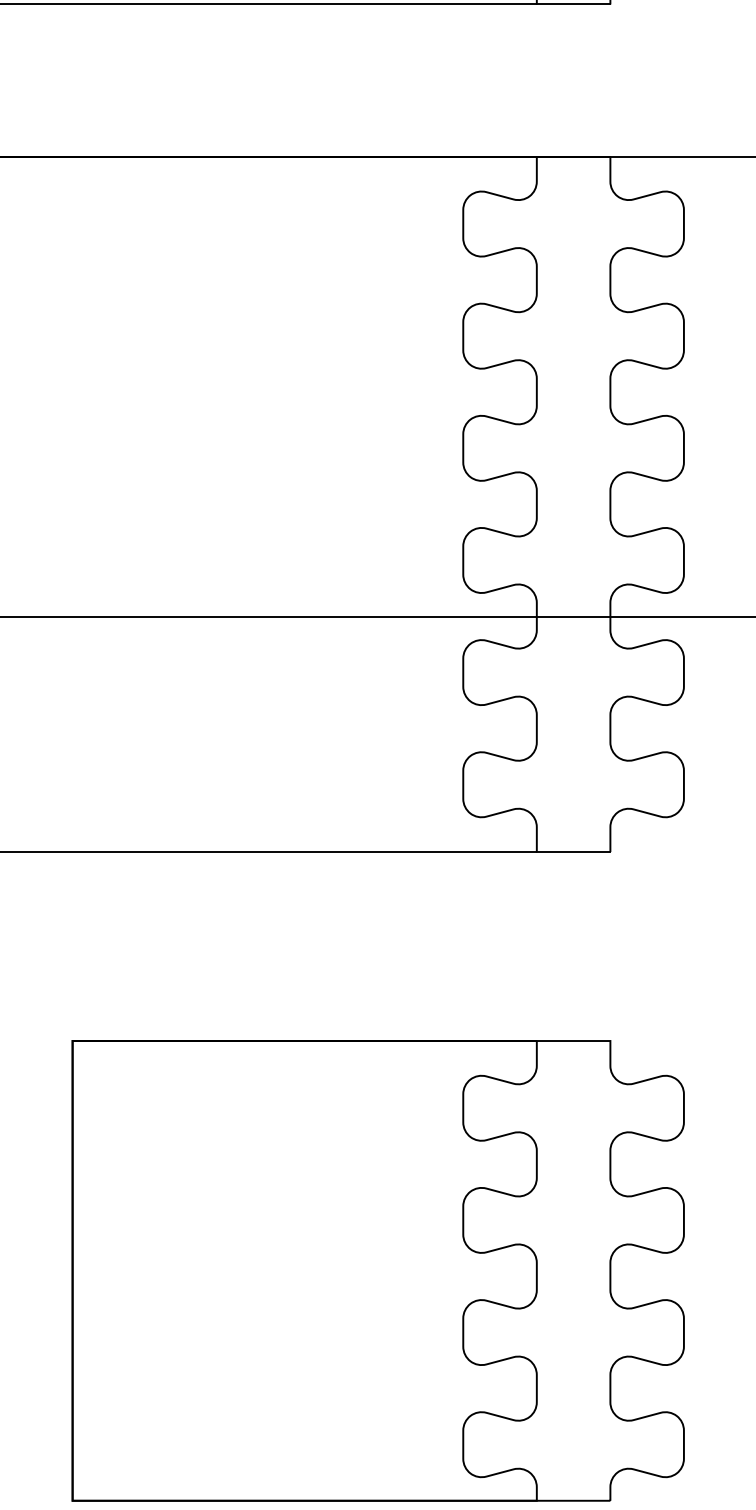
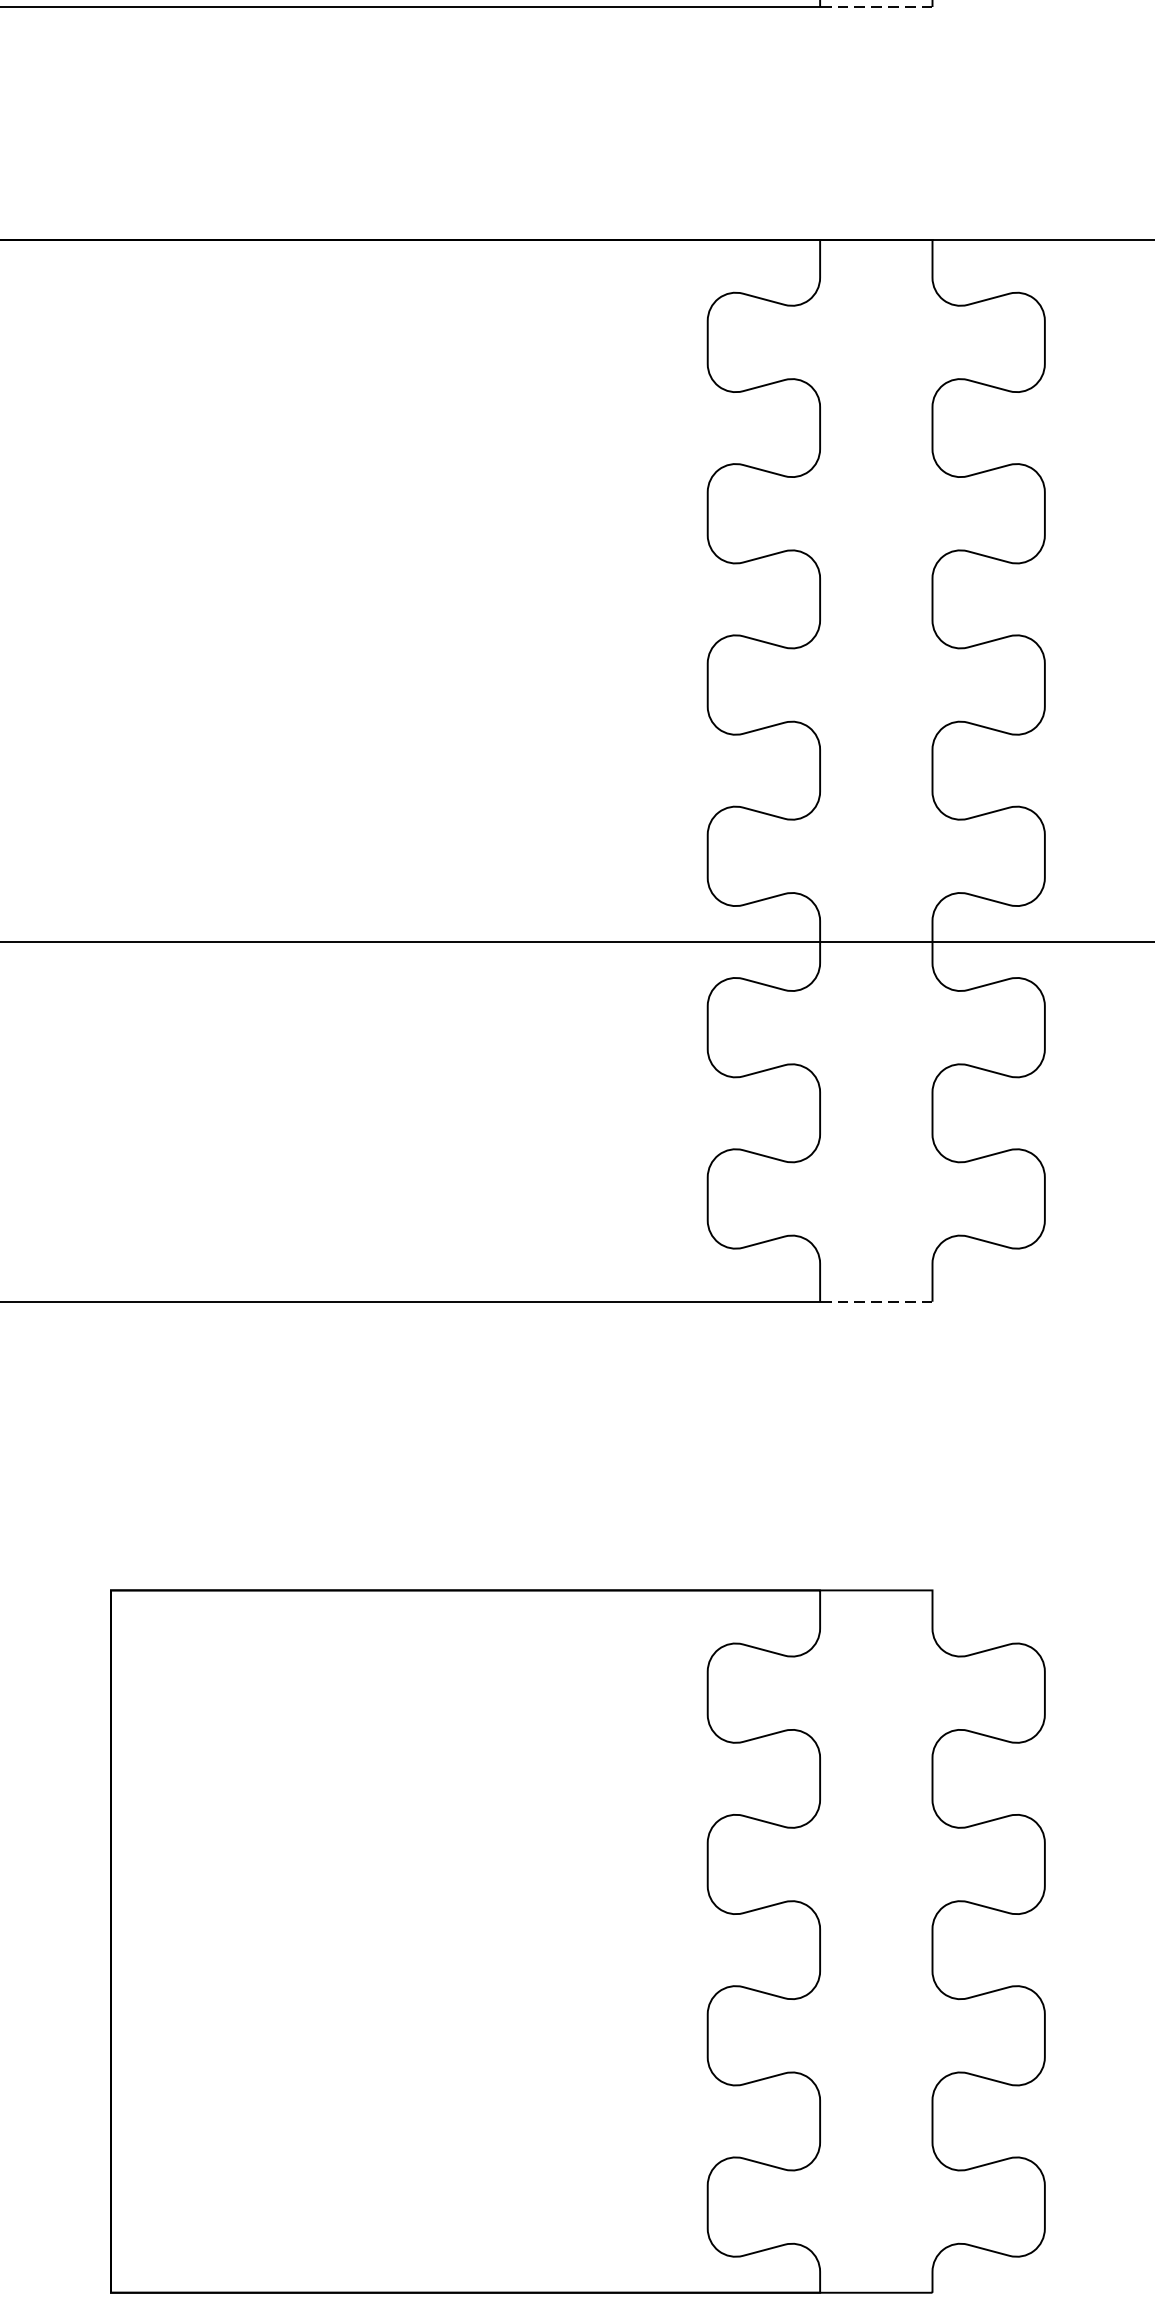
line: (573, 4) -> (876, 7), solid -> dashed
line: (573, 852) -> (876, 1302), solid -> dashed

